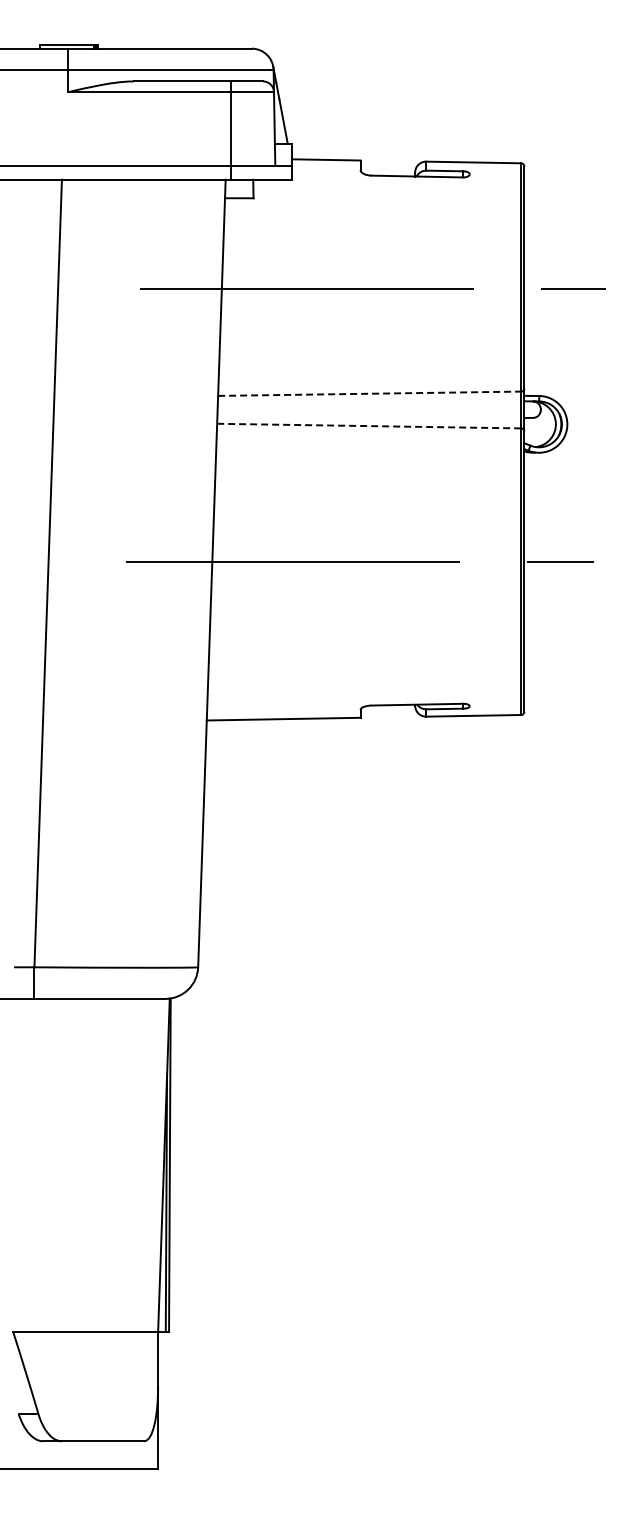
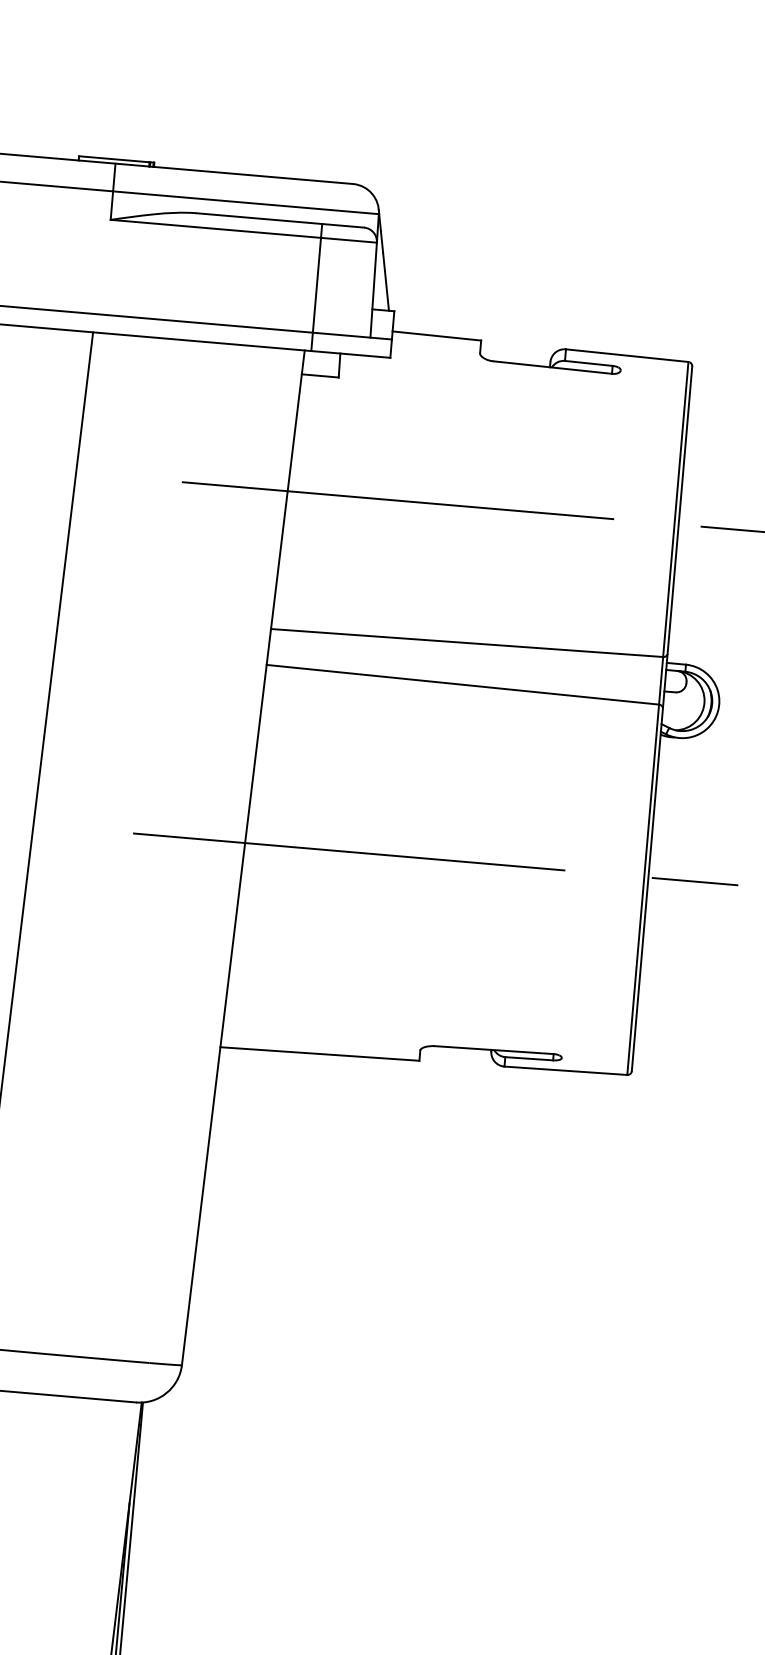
line: (369, 393) -> (466, 642), dashed -> solid
line: (369, 426) -> (463, 685), dashed -> solid

